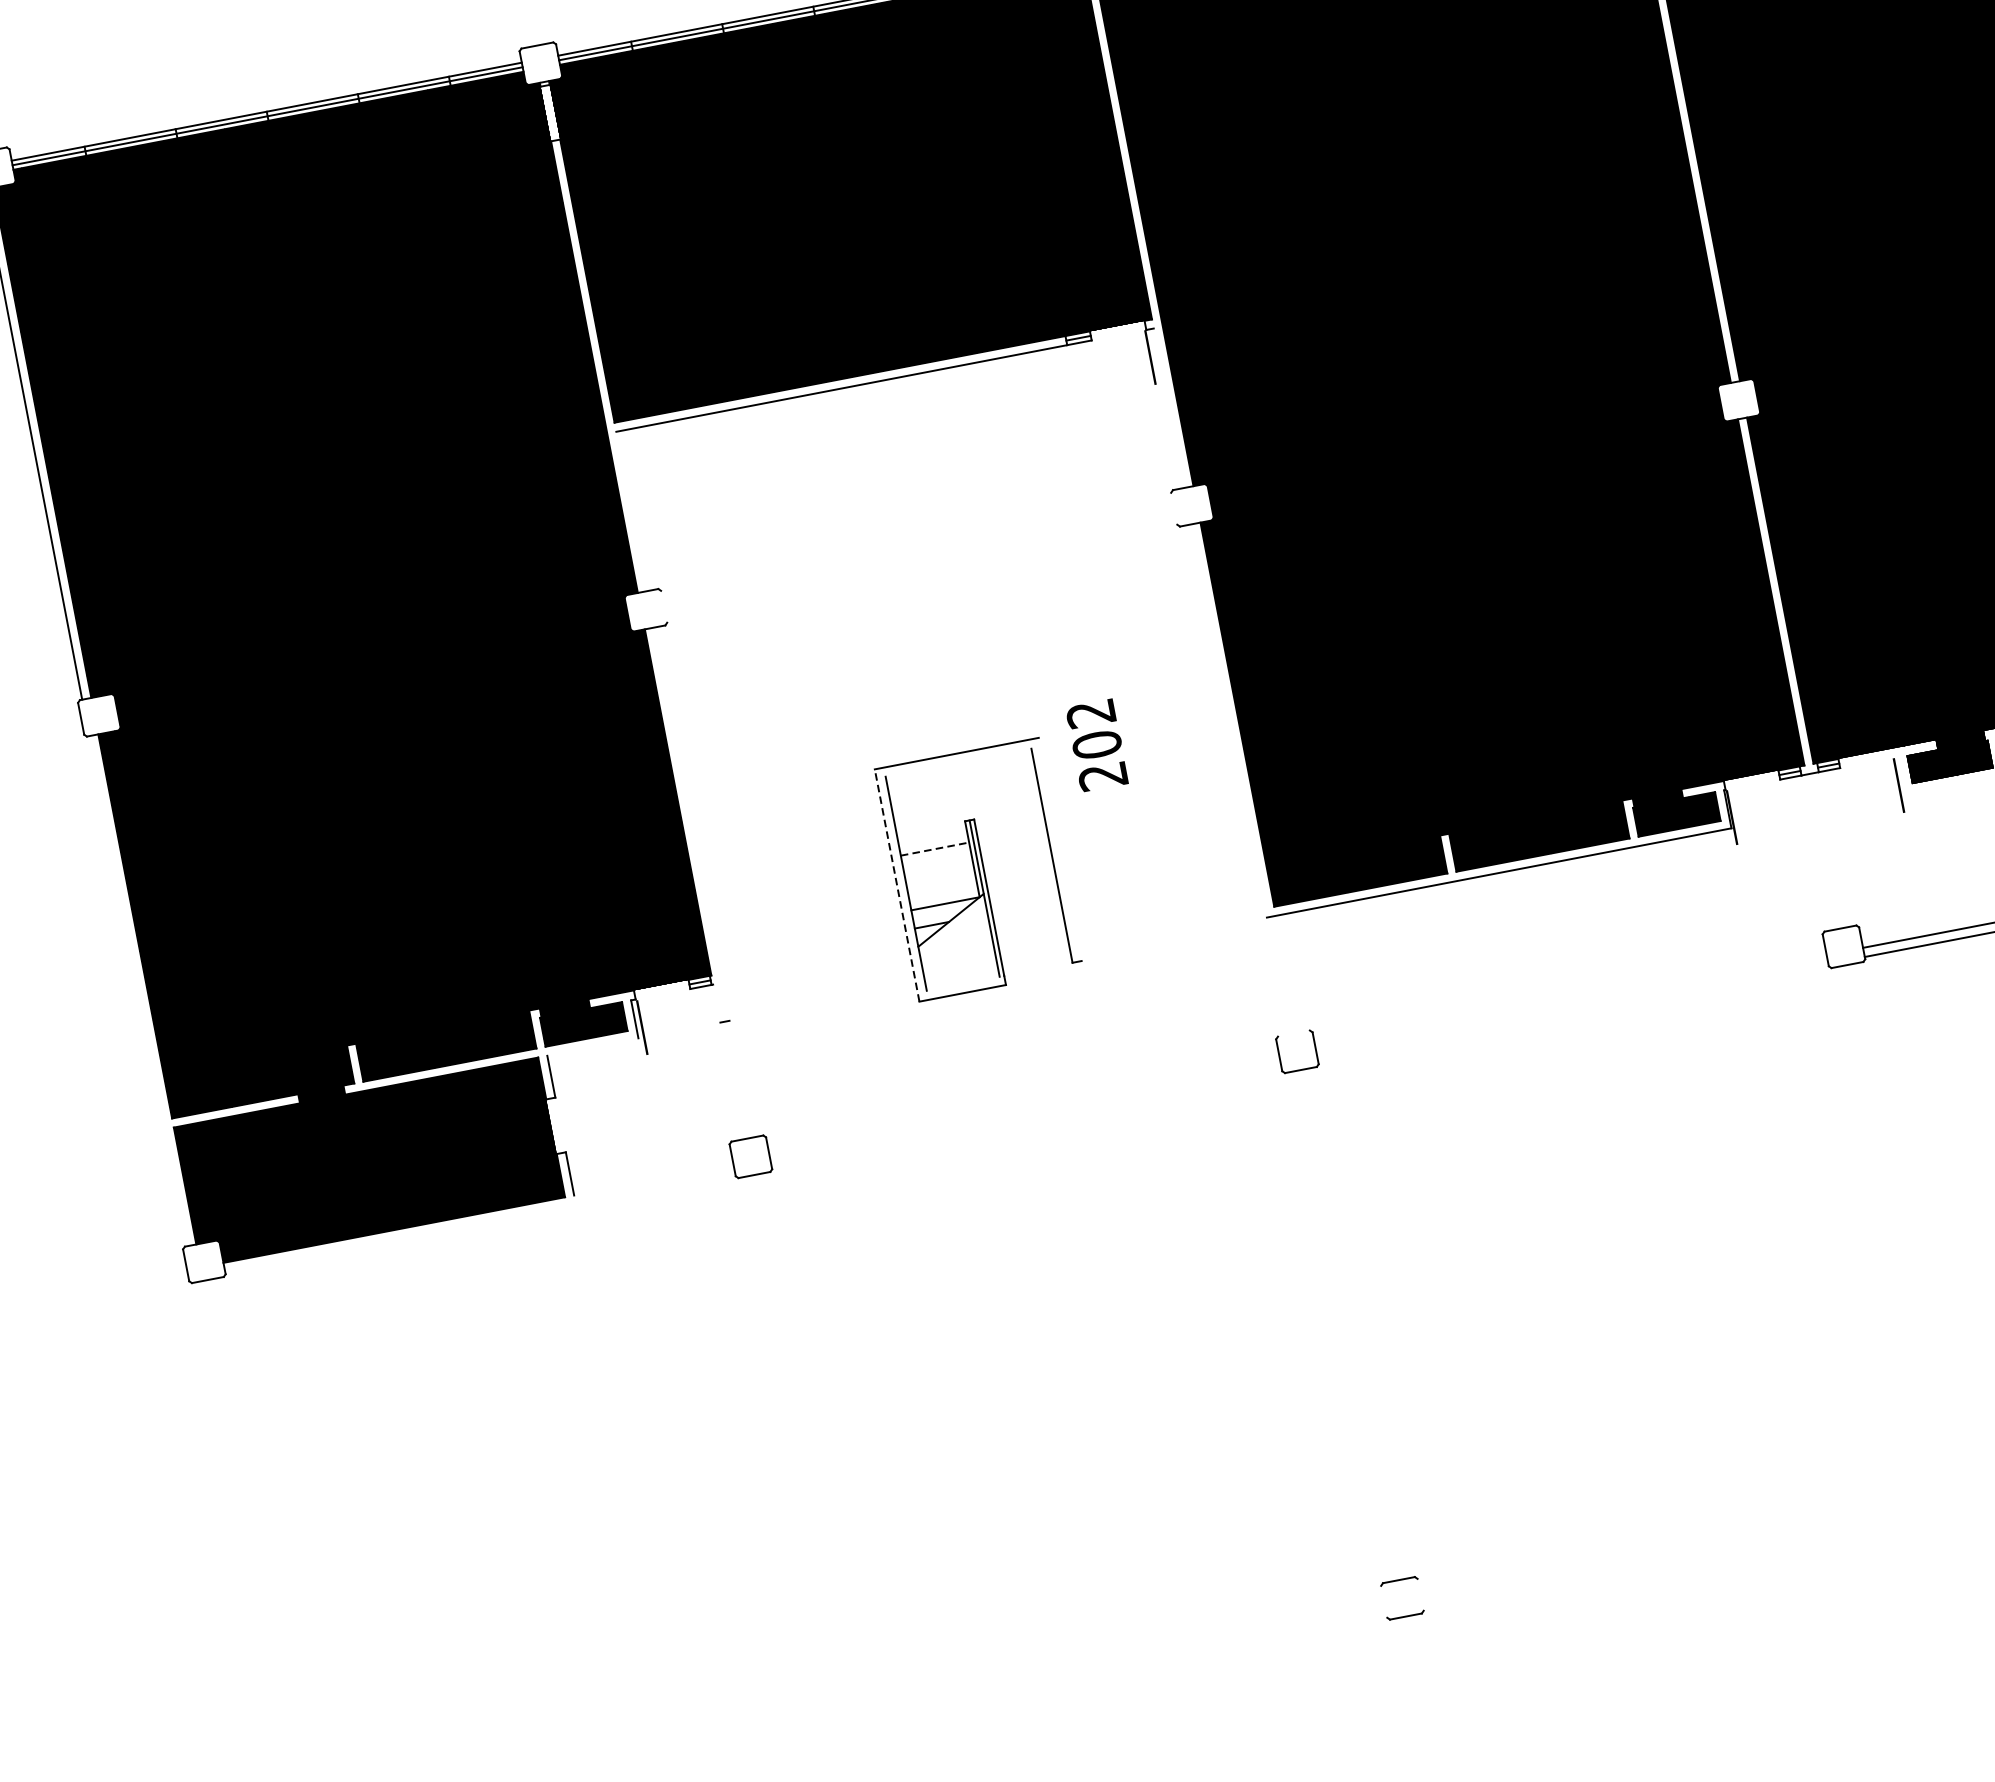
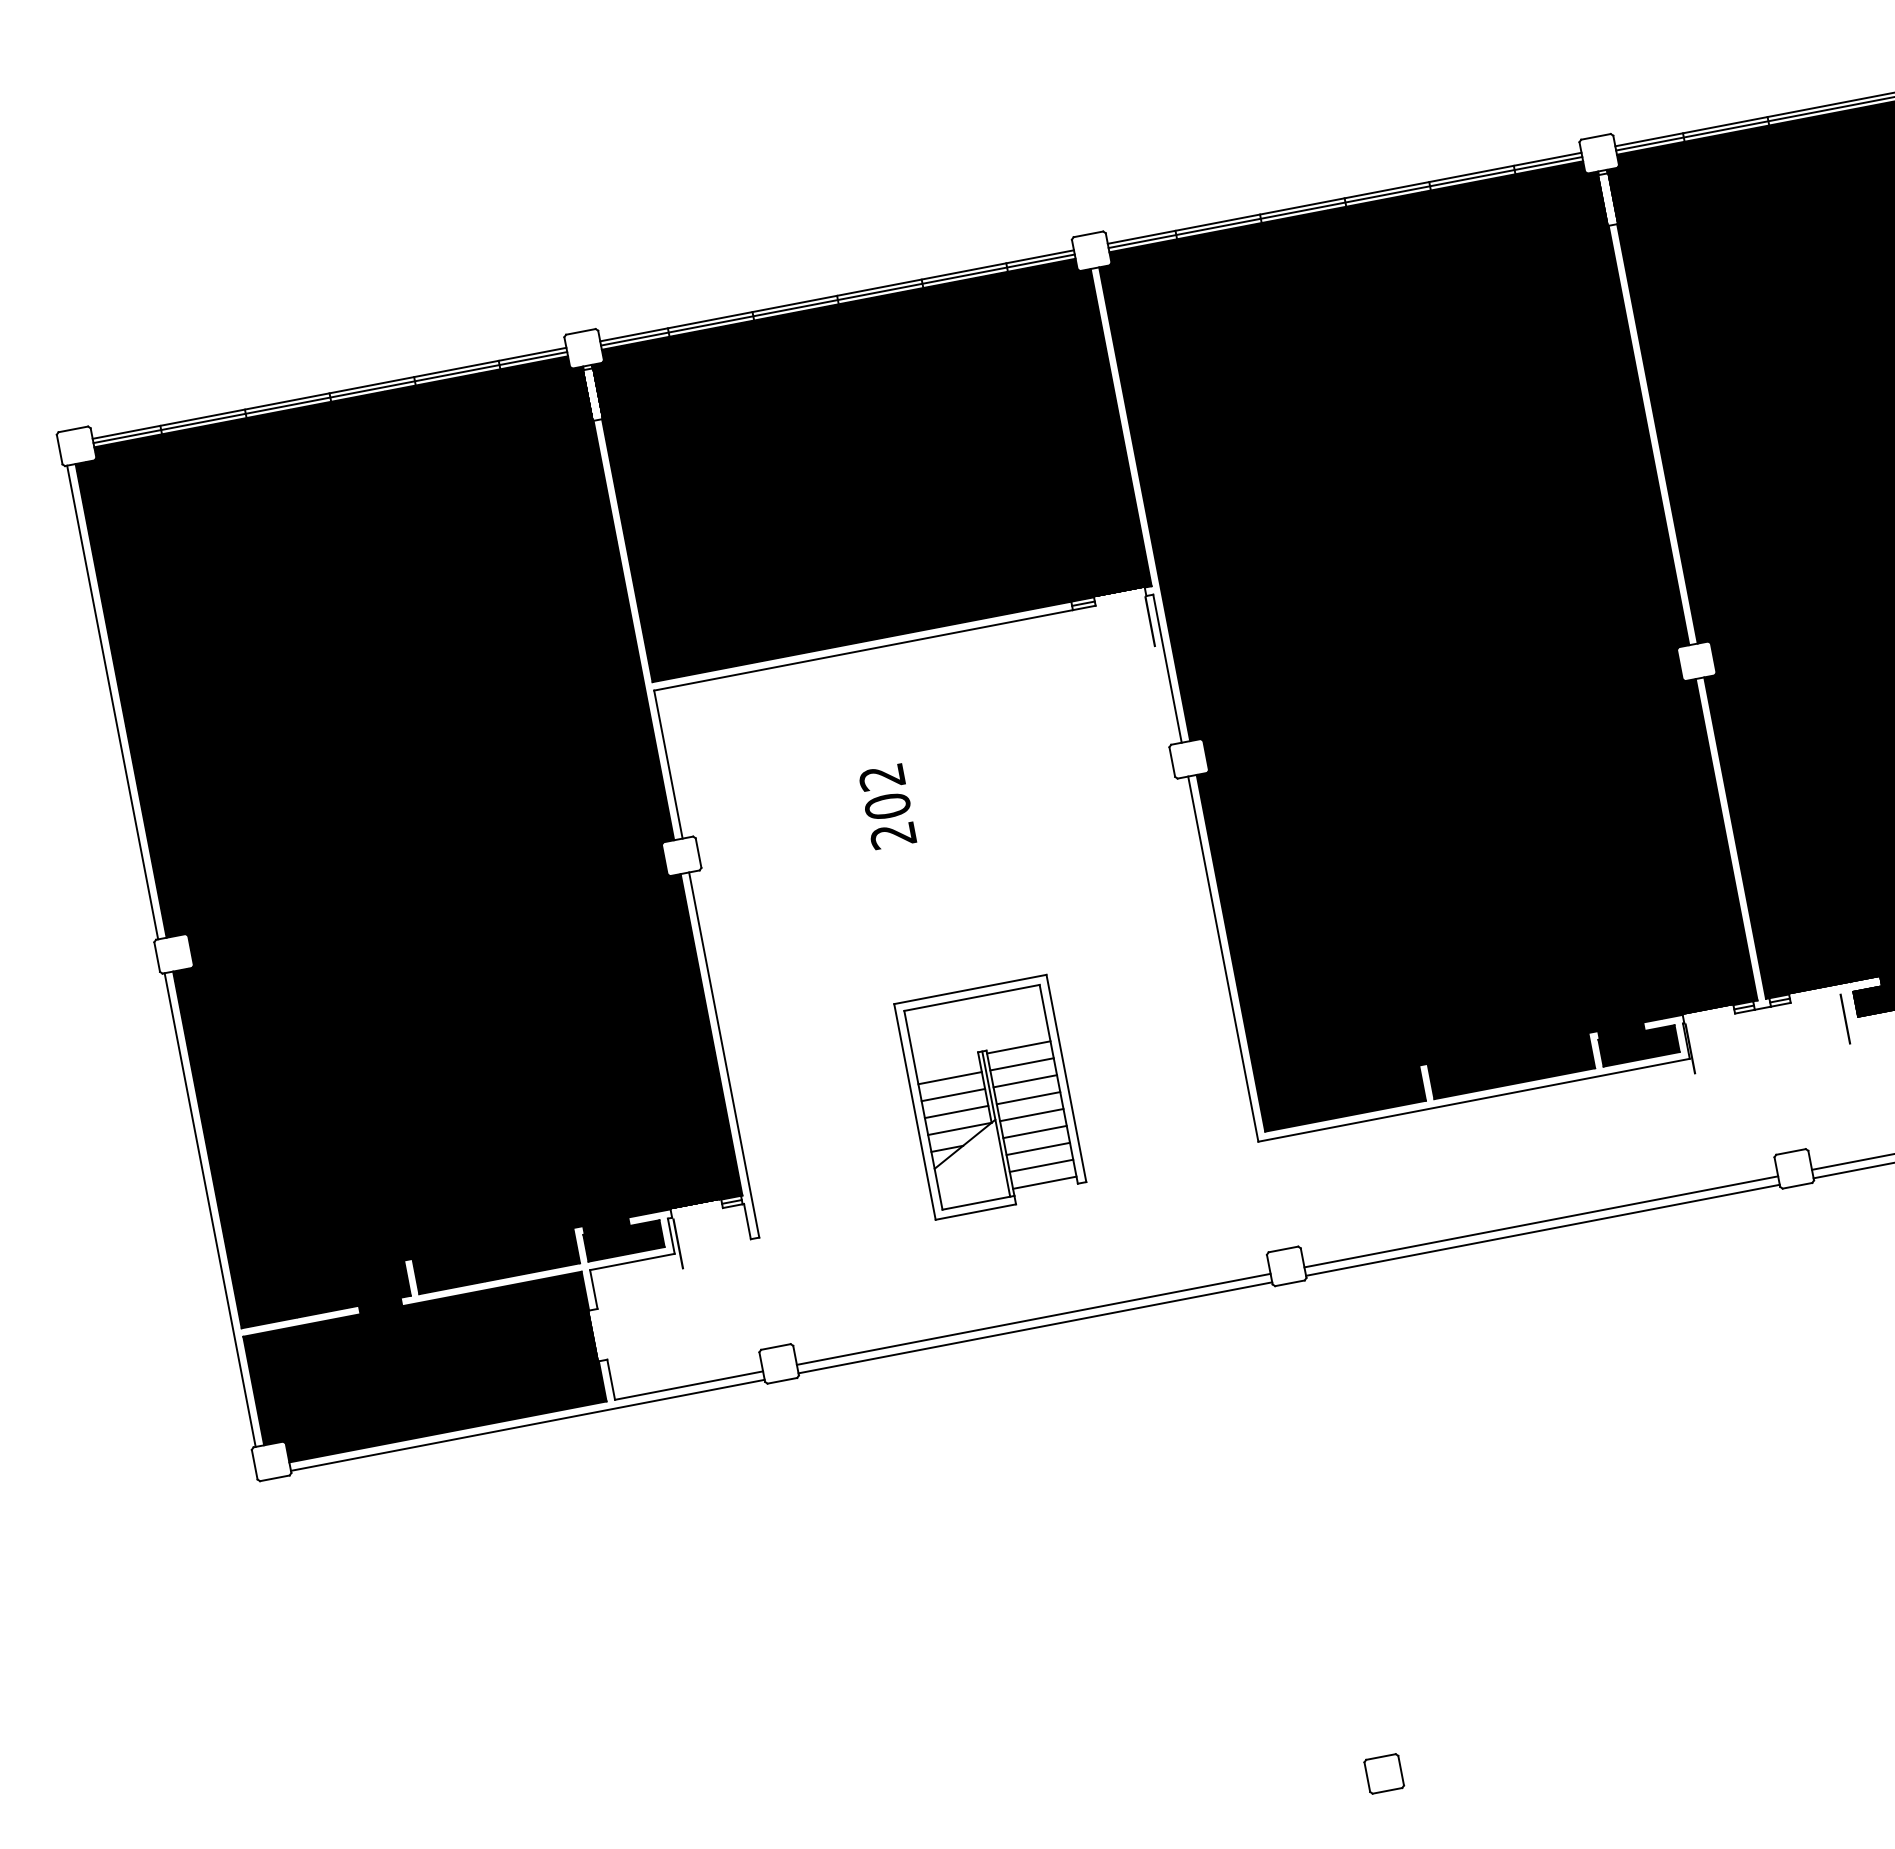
line: (1169, 408) -> (1167, 668), added
line: (1174, 508) -> (1172, 761), added
line: (631, 511) -> (668, 764), added
line: (664, 606) -> (698, 852), added
line: (1229, 720) -> (1223, 958), added
text: (1097, 745) -> (888, 806), moved
line: (958, 762) -> (971, 997), added
line: (1008, 816) -> (1018, 1047), added
line: (692, 823) -> (724, 1054), added
line: (1011, 834) -> (1021, 1064), added
line: (935, 849) -> (950, 1078), dashed -> solid
line: (1060, 849) -> (1066, 1078), added
line: (1016, 852) -> (1025, 1081), added
line: (938, 866) -> (953, 1094), added
line: (1019, 871) -> (1028, 1098), added
line: (896, 885) -> (914, 1111), dashed -> solid
line: (941, 885) -> (956, 1111), added
line: (1022, 888) -> (1031, 1114), added
line: (1025, 906) -> (1034, 1131), added
line: (1030, 924) -> (1038, 1148), added
line: (1033, 943) -> (1041, 1165), added
line: (1036, 961) -> (1044, 1182), added
line: (965, 983) -> (978, 1202), added
line: (137, 990) -> (209, 1209), added
line: (716, 1003) -> (747, 1221), added
line: (1571, 1003) -> (1541, 1221), added
line: (1572, 1012) -> (1542, 1229), added
line: (1293, 1033) -> (1283, 1249), added
line: (592, 1046) -> (632, 1261), added
line: (1024, 1107) -> (1033, 1318), added
line: (1026, 1117) -> (1035, 1327), added
line: (654, 1180) -> (689, 1385), added
line: (479, 1222) -> (527, 1424), added
line: (1421, 1594) -> (1401, 1770), added
line: (1384, 1601) -> (1367, 1776), added

